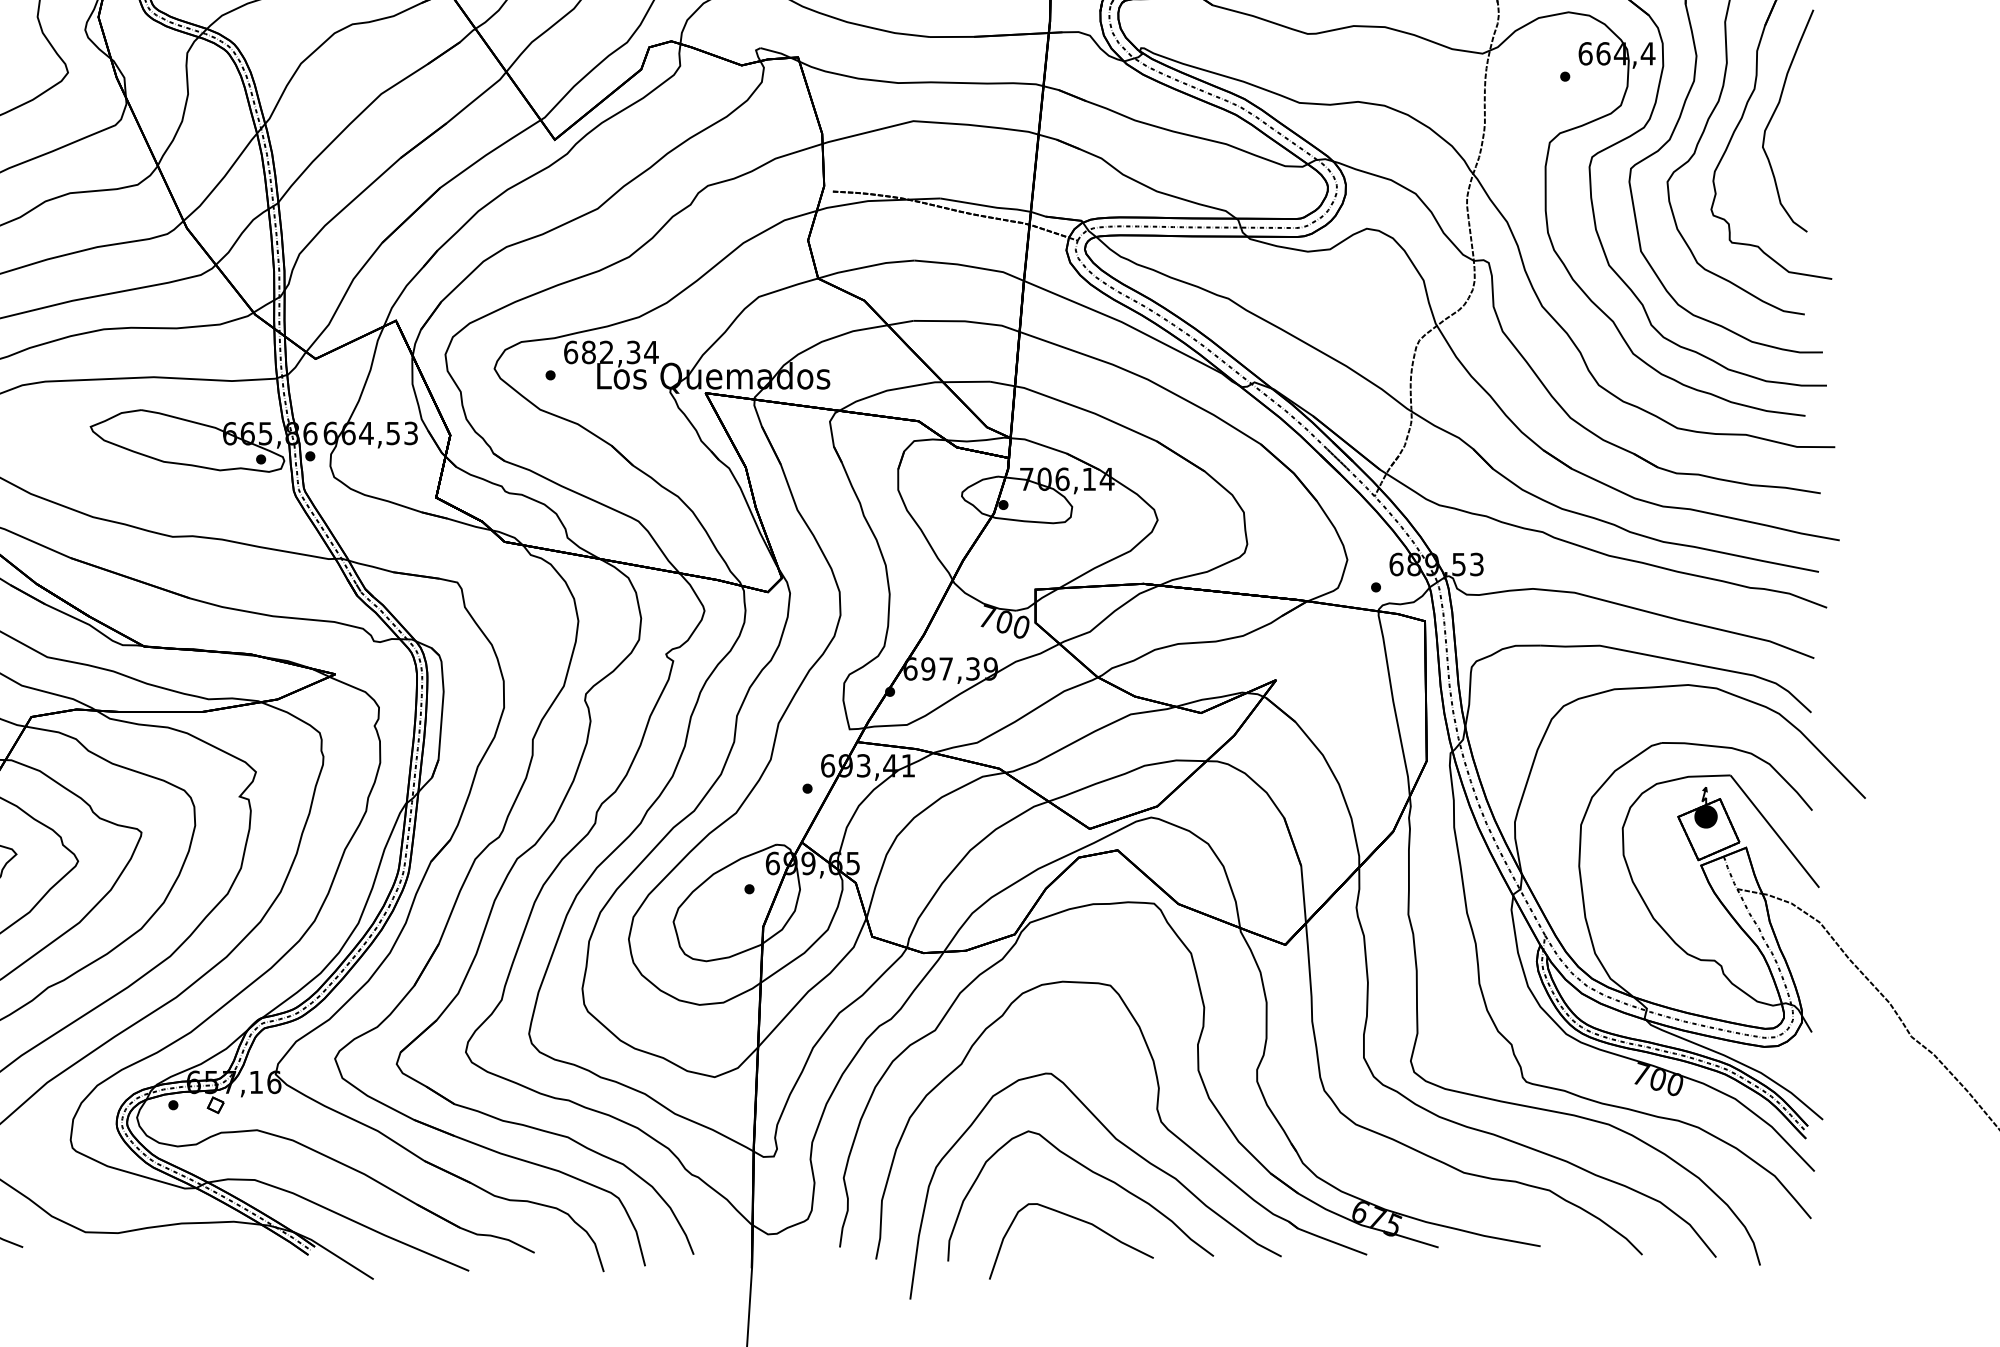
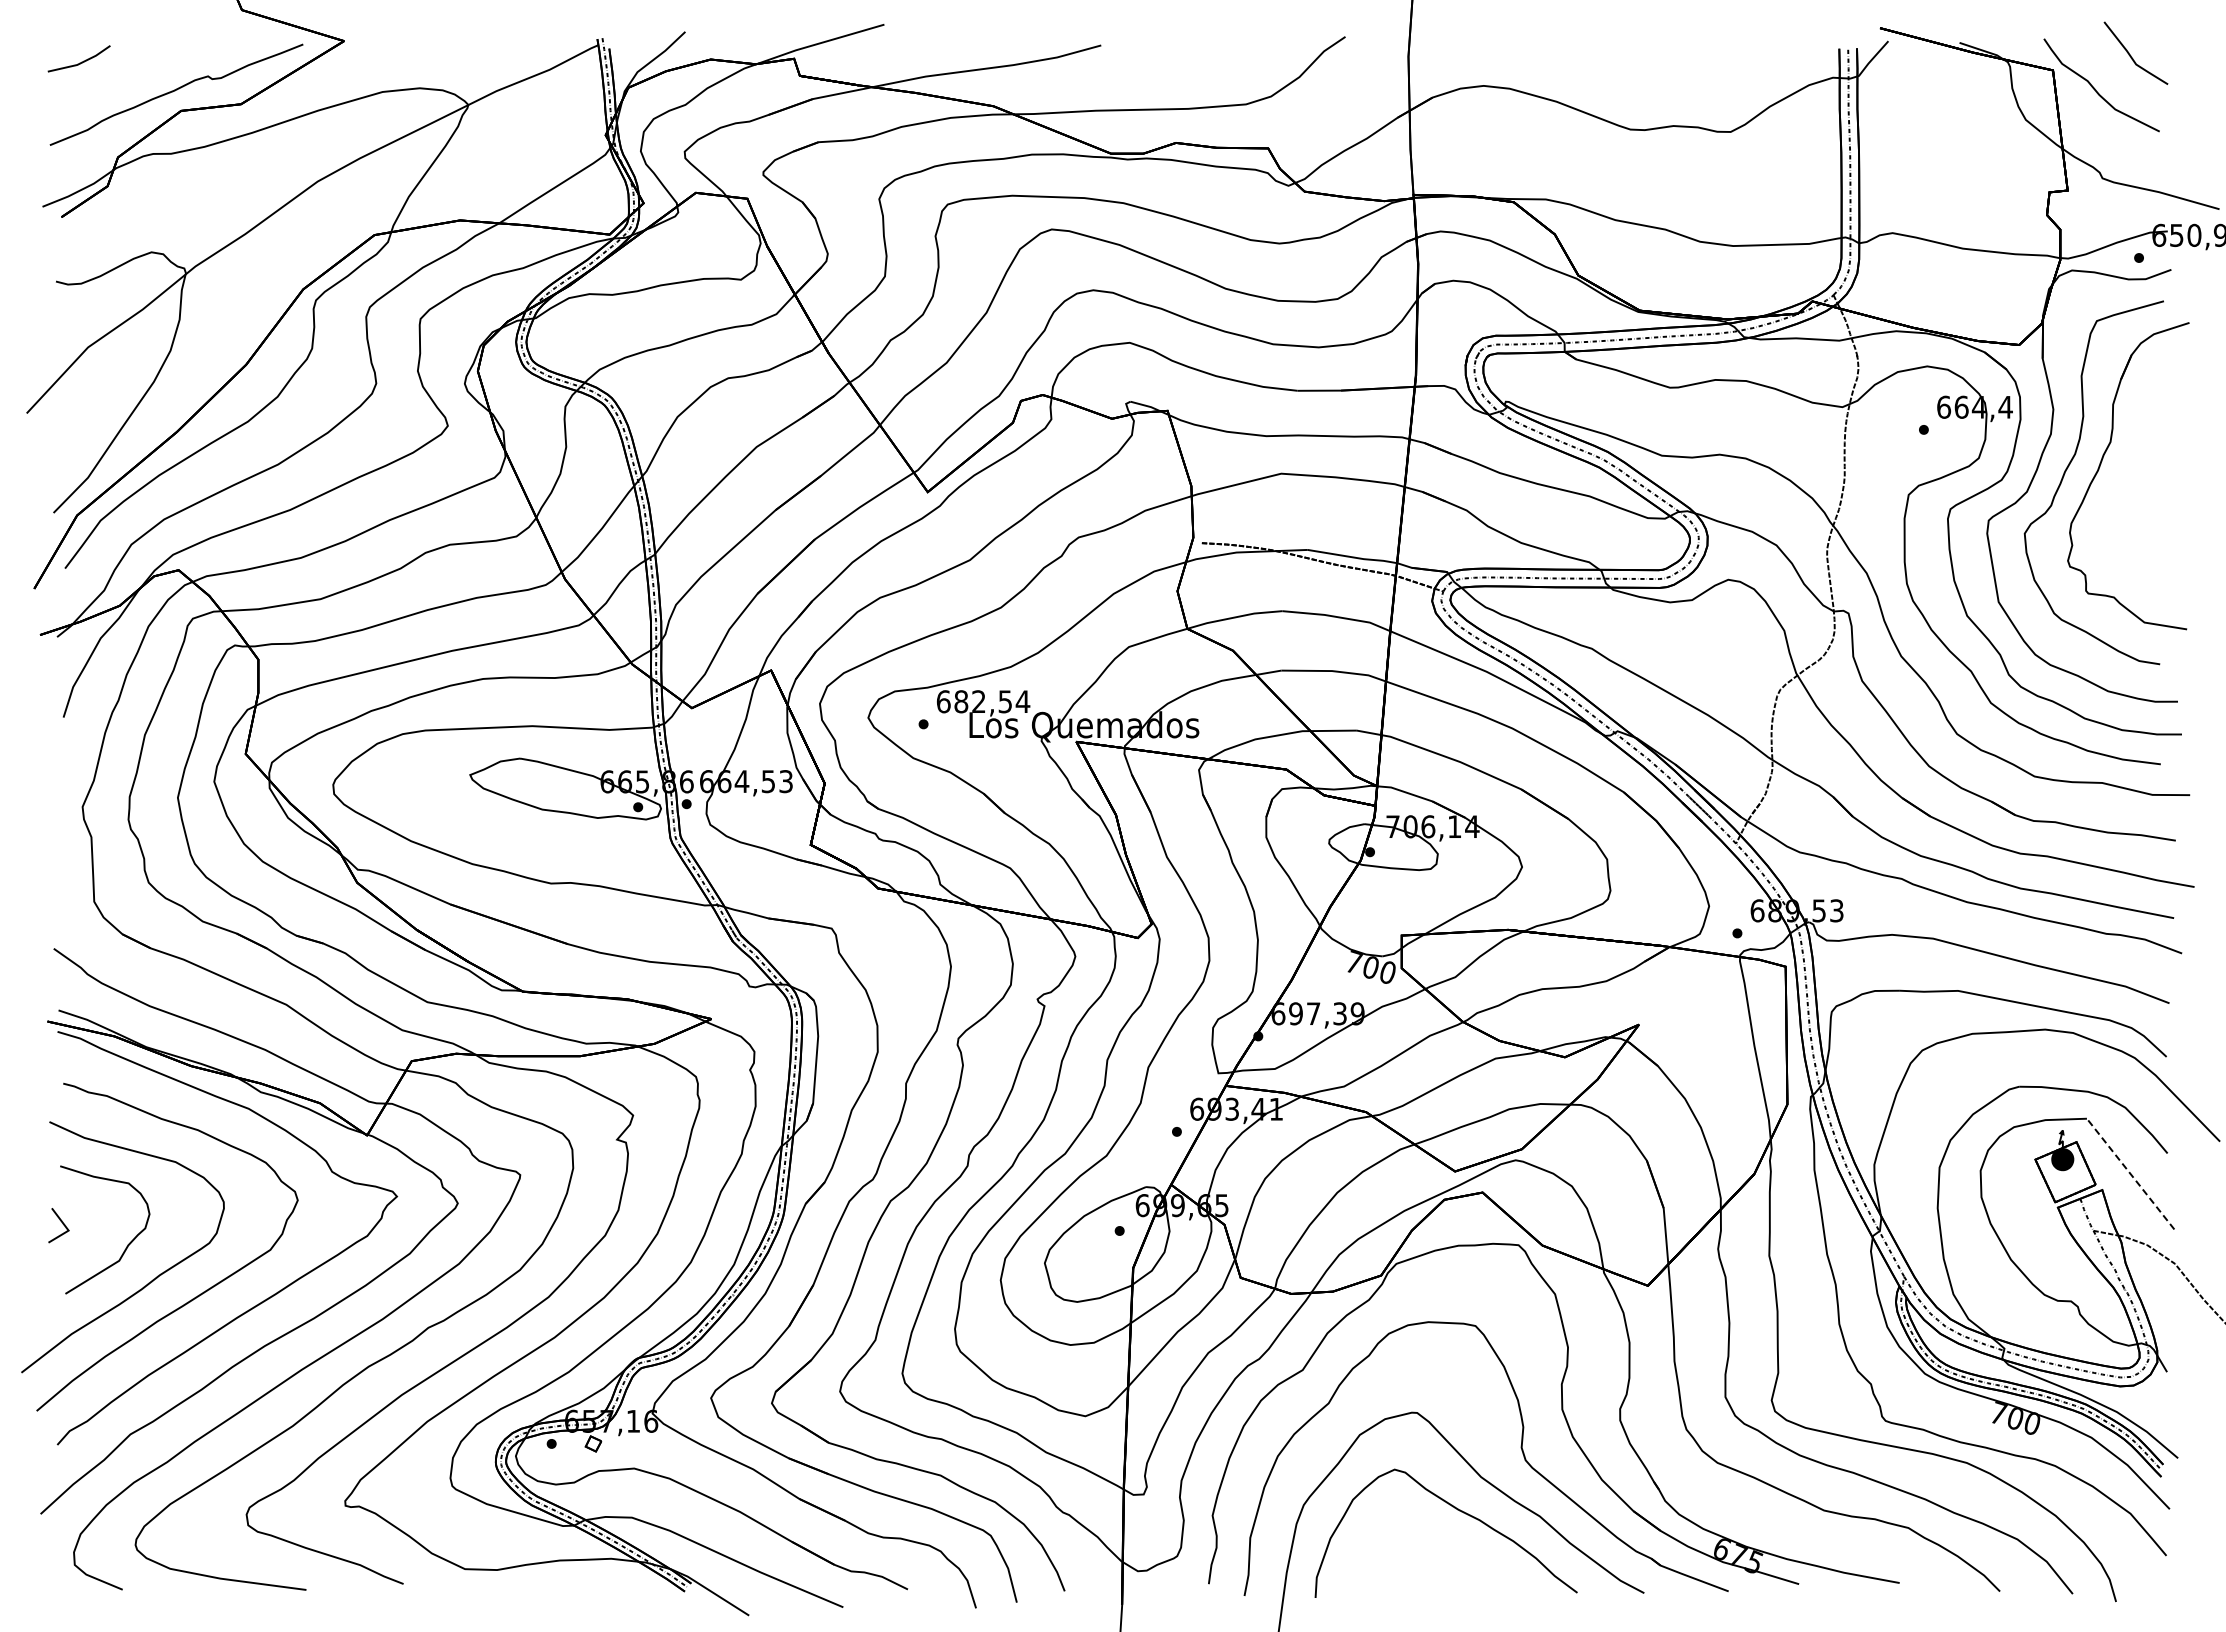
curve: (1774, 113) -> (2130, 466), removed
text: (633, 352) -> (1005, 701), 682,34 -> 682,54
line: (1774, 831) -> (2130, 1174), solid -> dashed
curve: (1080, 1221) -> (1446, 1558), removed

